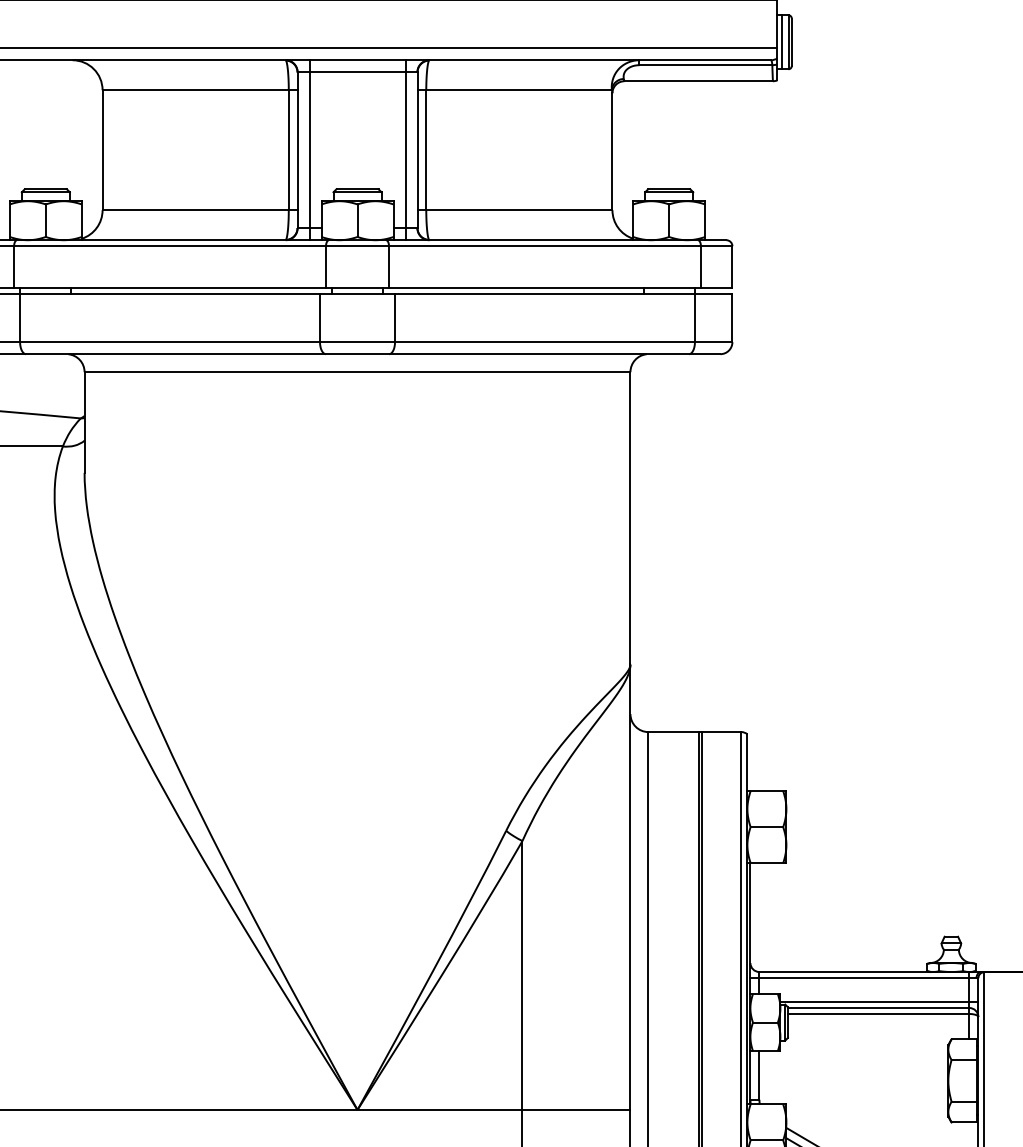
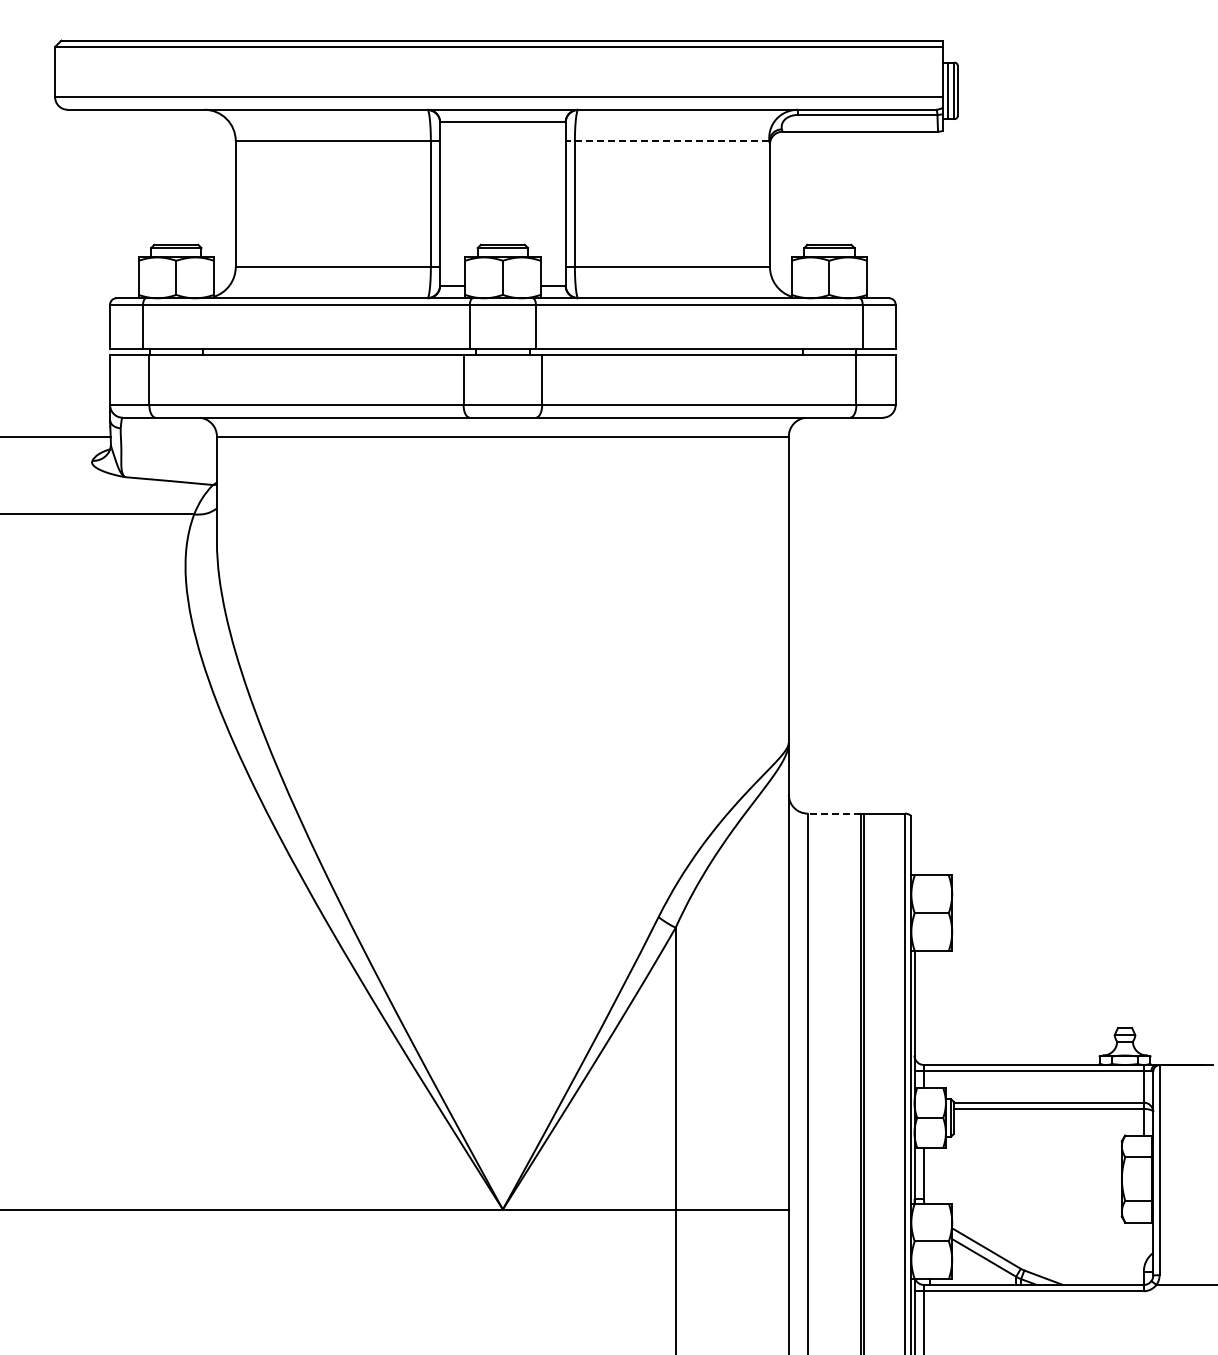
line: (514, 90) -> (667, 141), solid -> dashed
line: (309, 149) -> (452, 203), removed
line: (405, 149) -> (553, 203), removed
line: (674, 731) -> (834, 813), solid -> dashed
line: (879, 1002) -> (1049, 1096), removed

